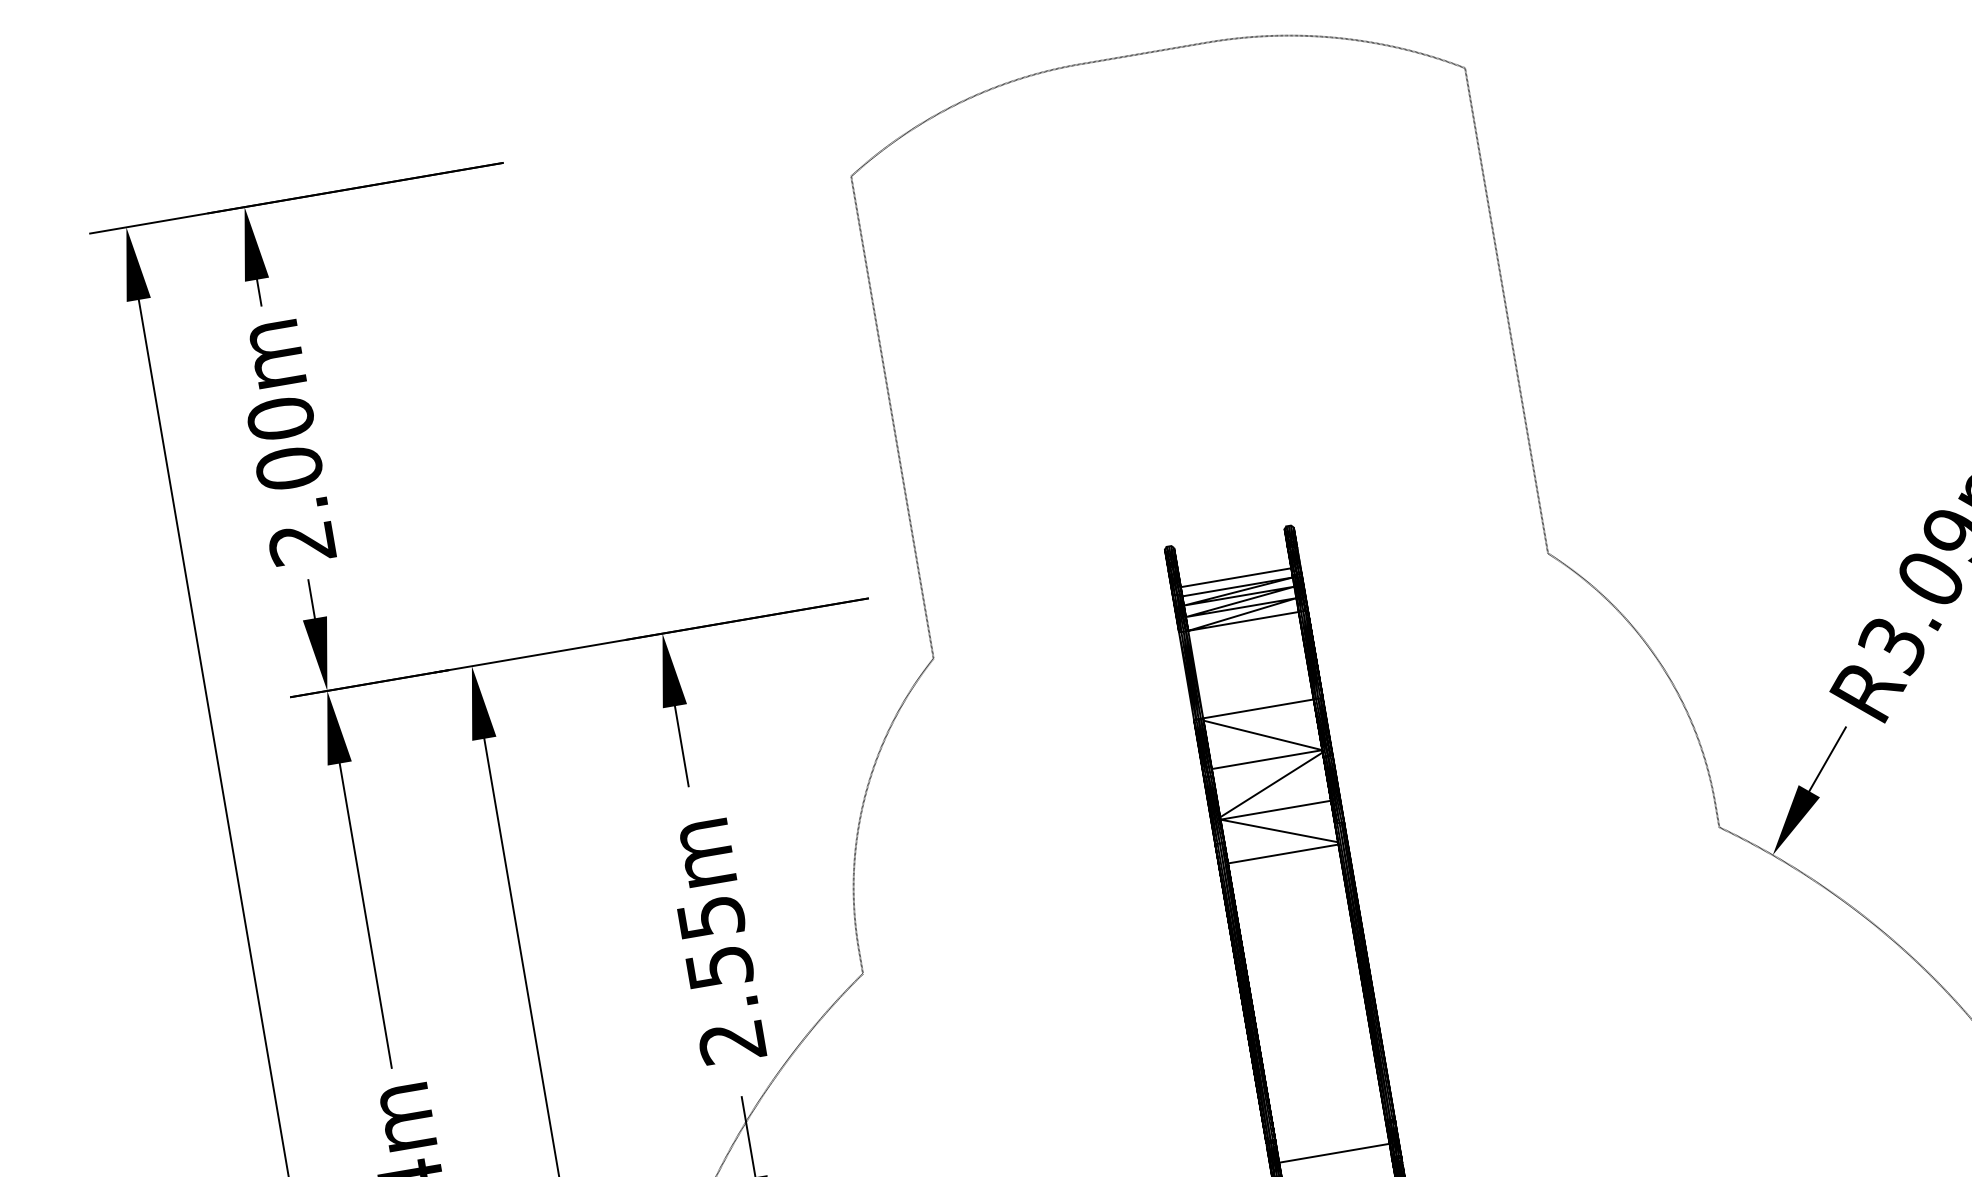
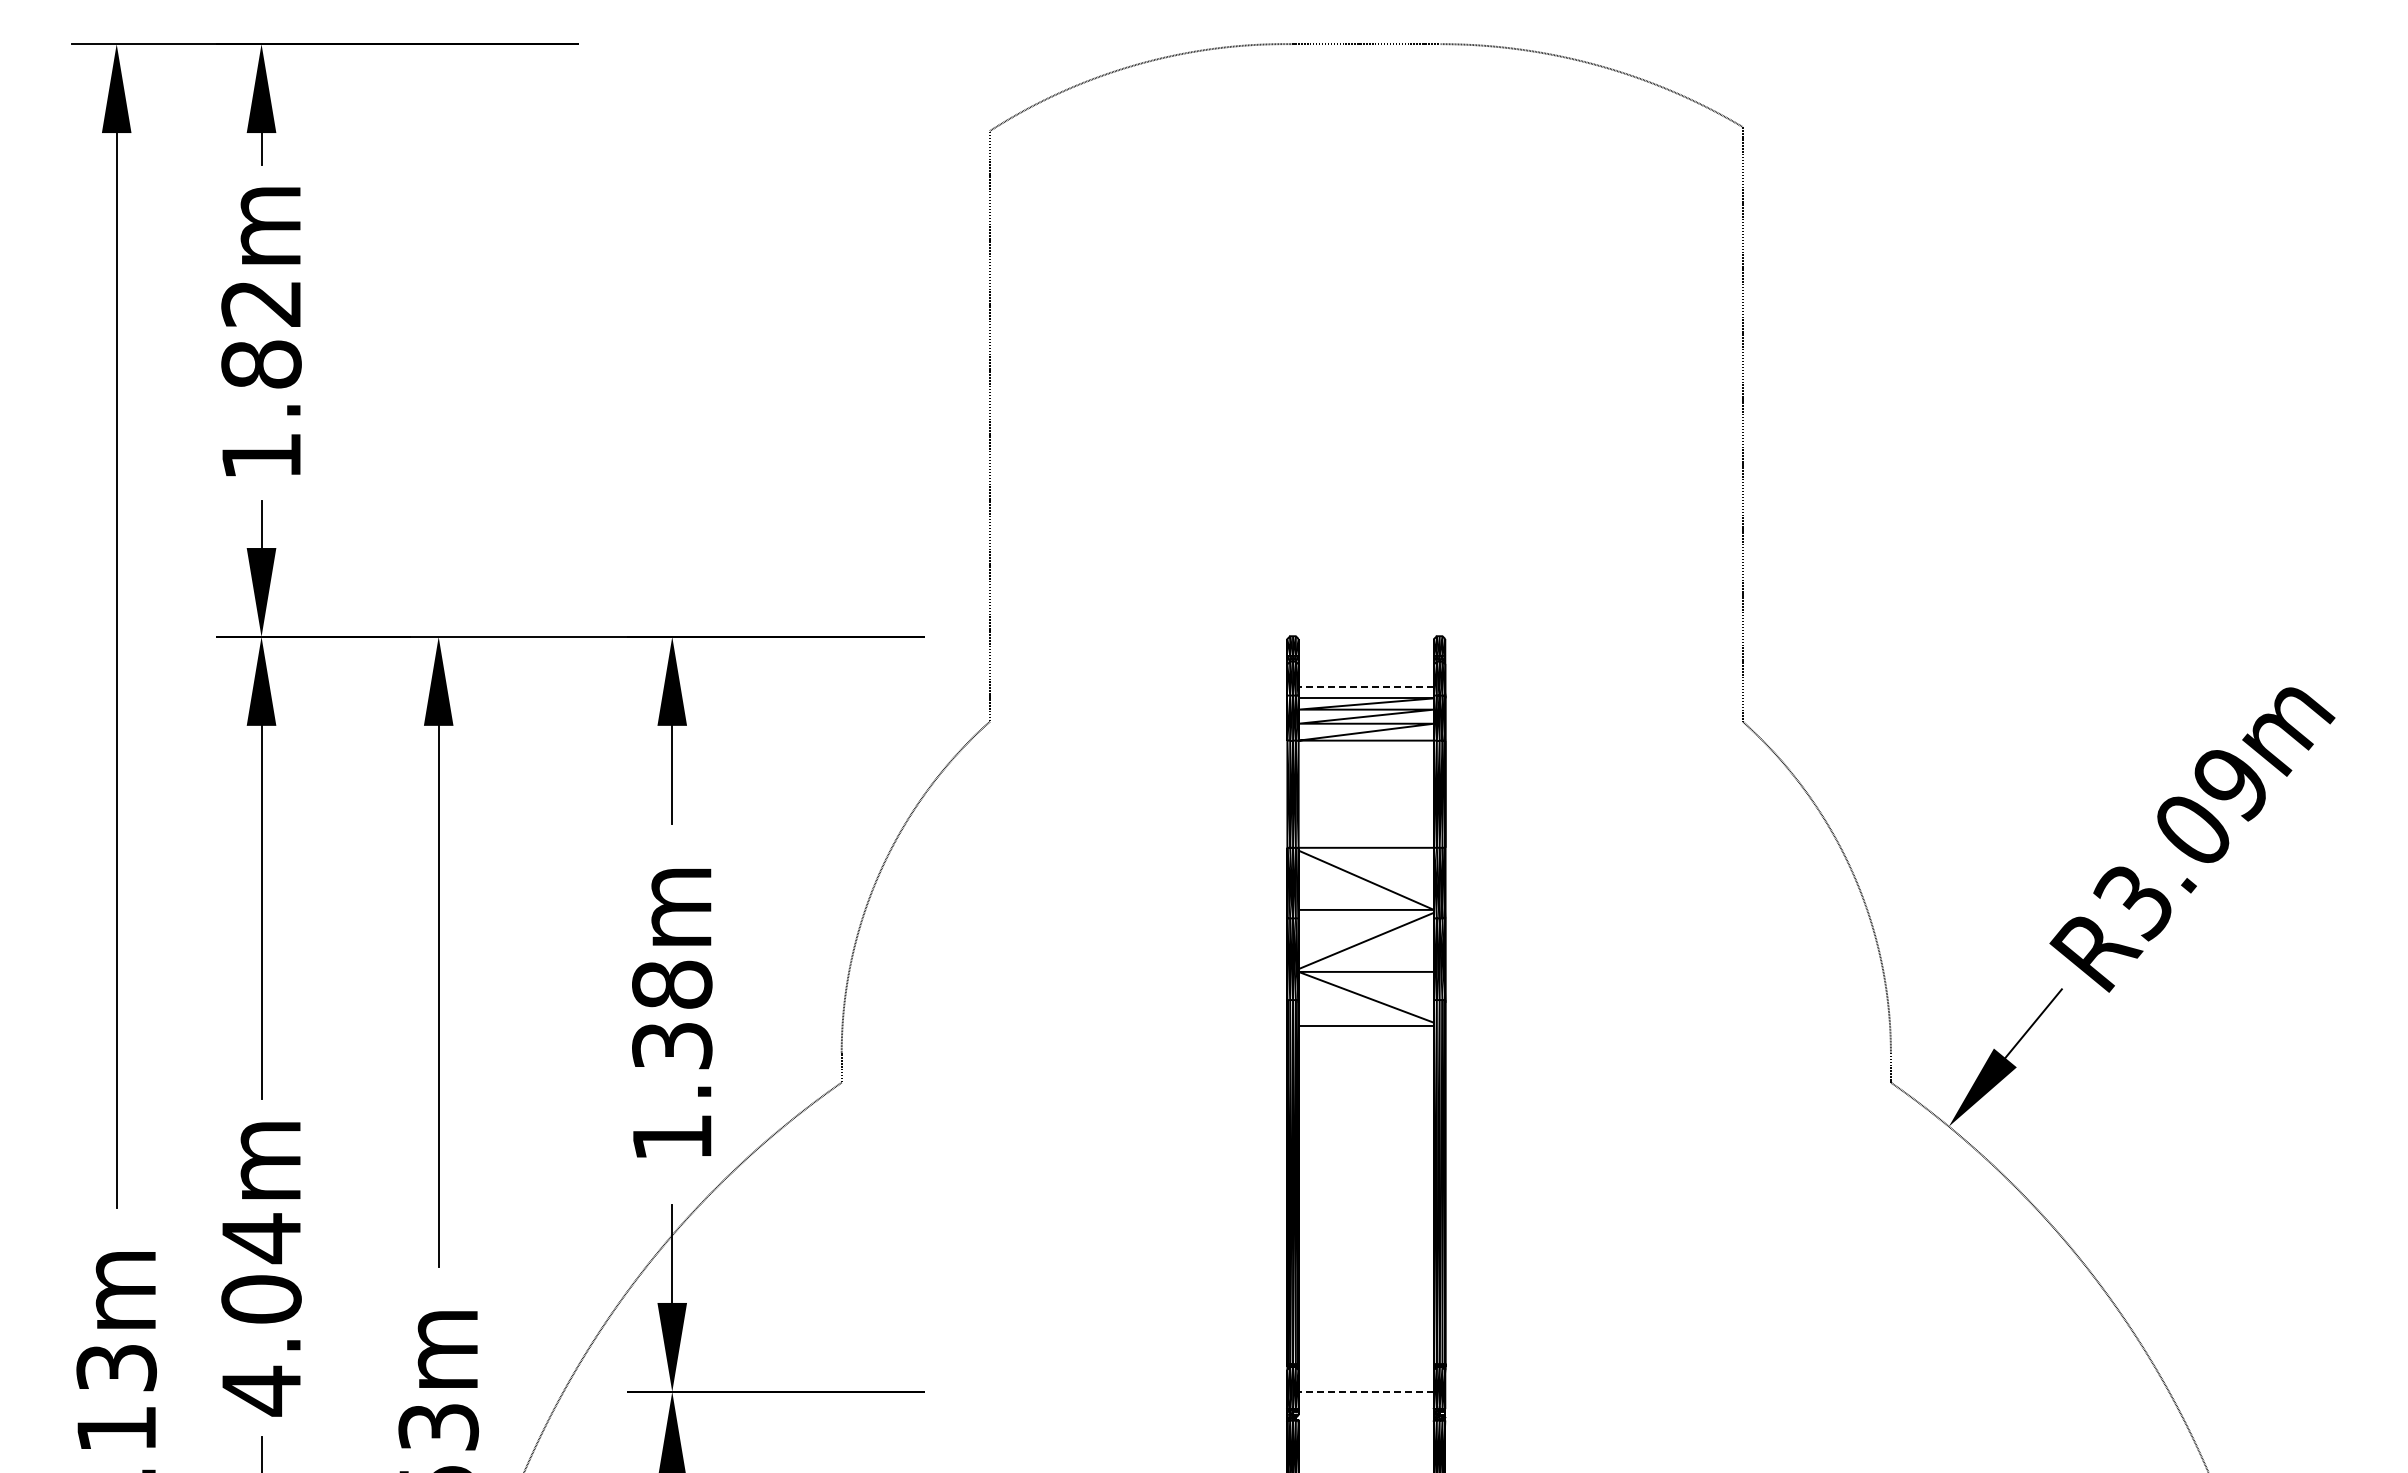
text: (291, 480) -> (261, 379), 2.00m -> 1.82m
line: (1236, 578) -> (1366, 687), solid -> dashed
text: (721, 979) -> (672, 1060), 2.55m -> 1.38m
line: (1334, 1153) -> (1366, 1392), solid -> dashed

